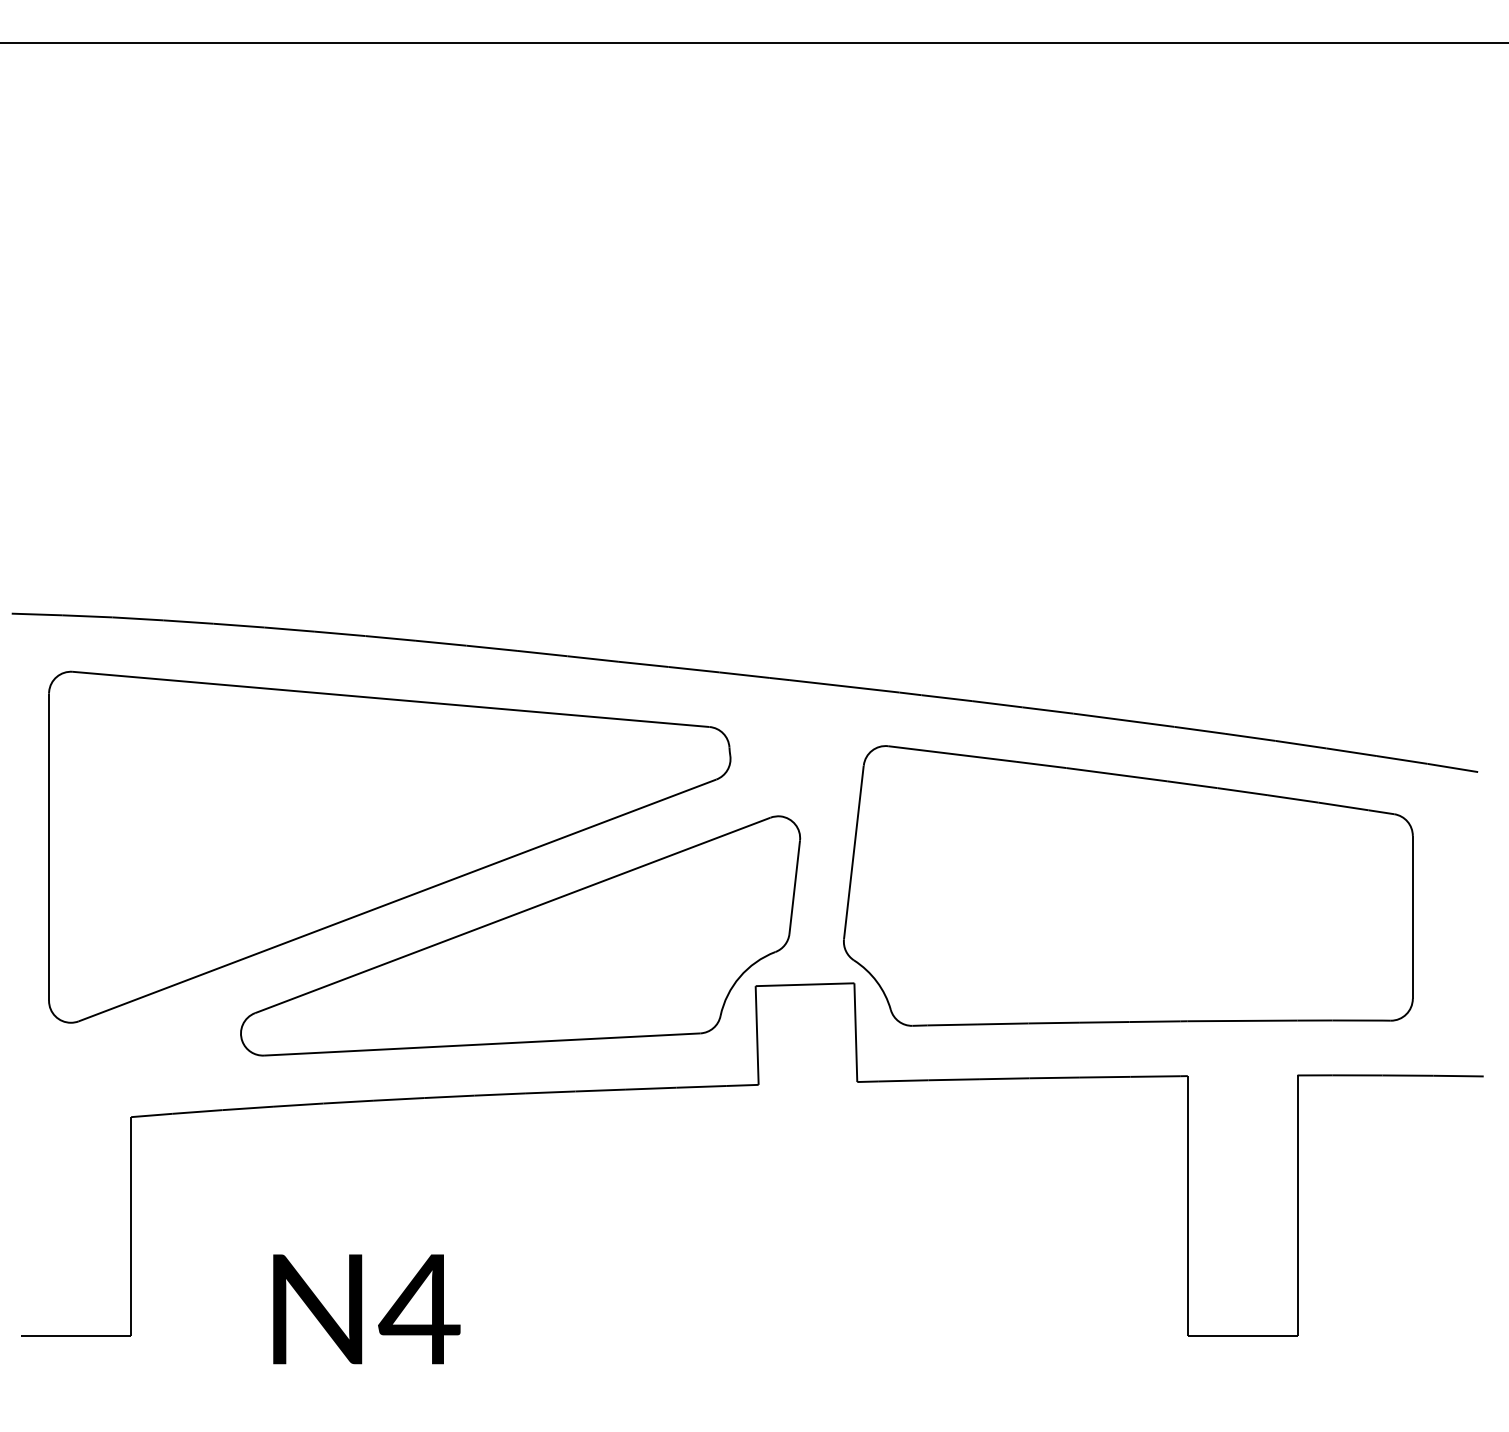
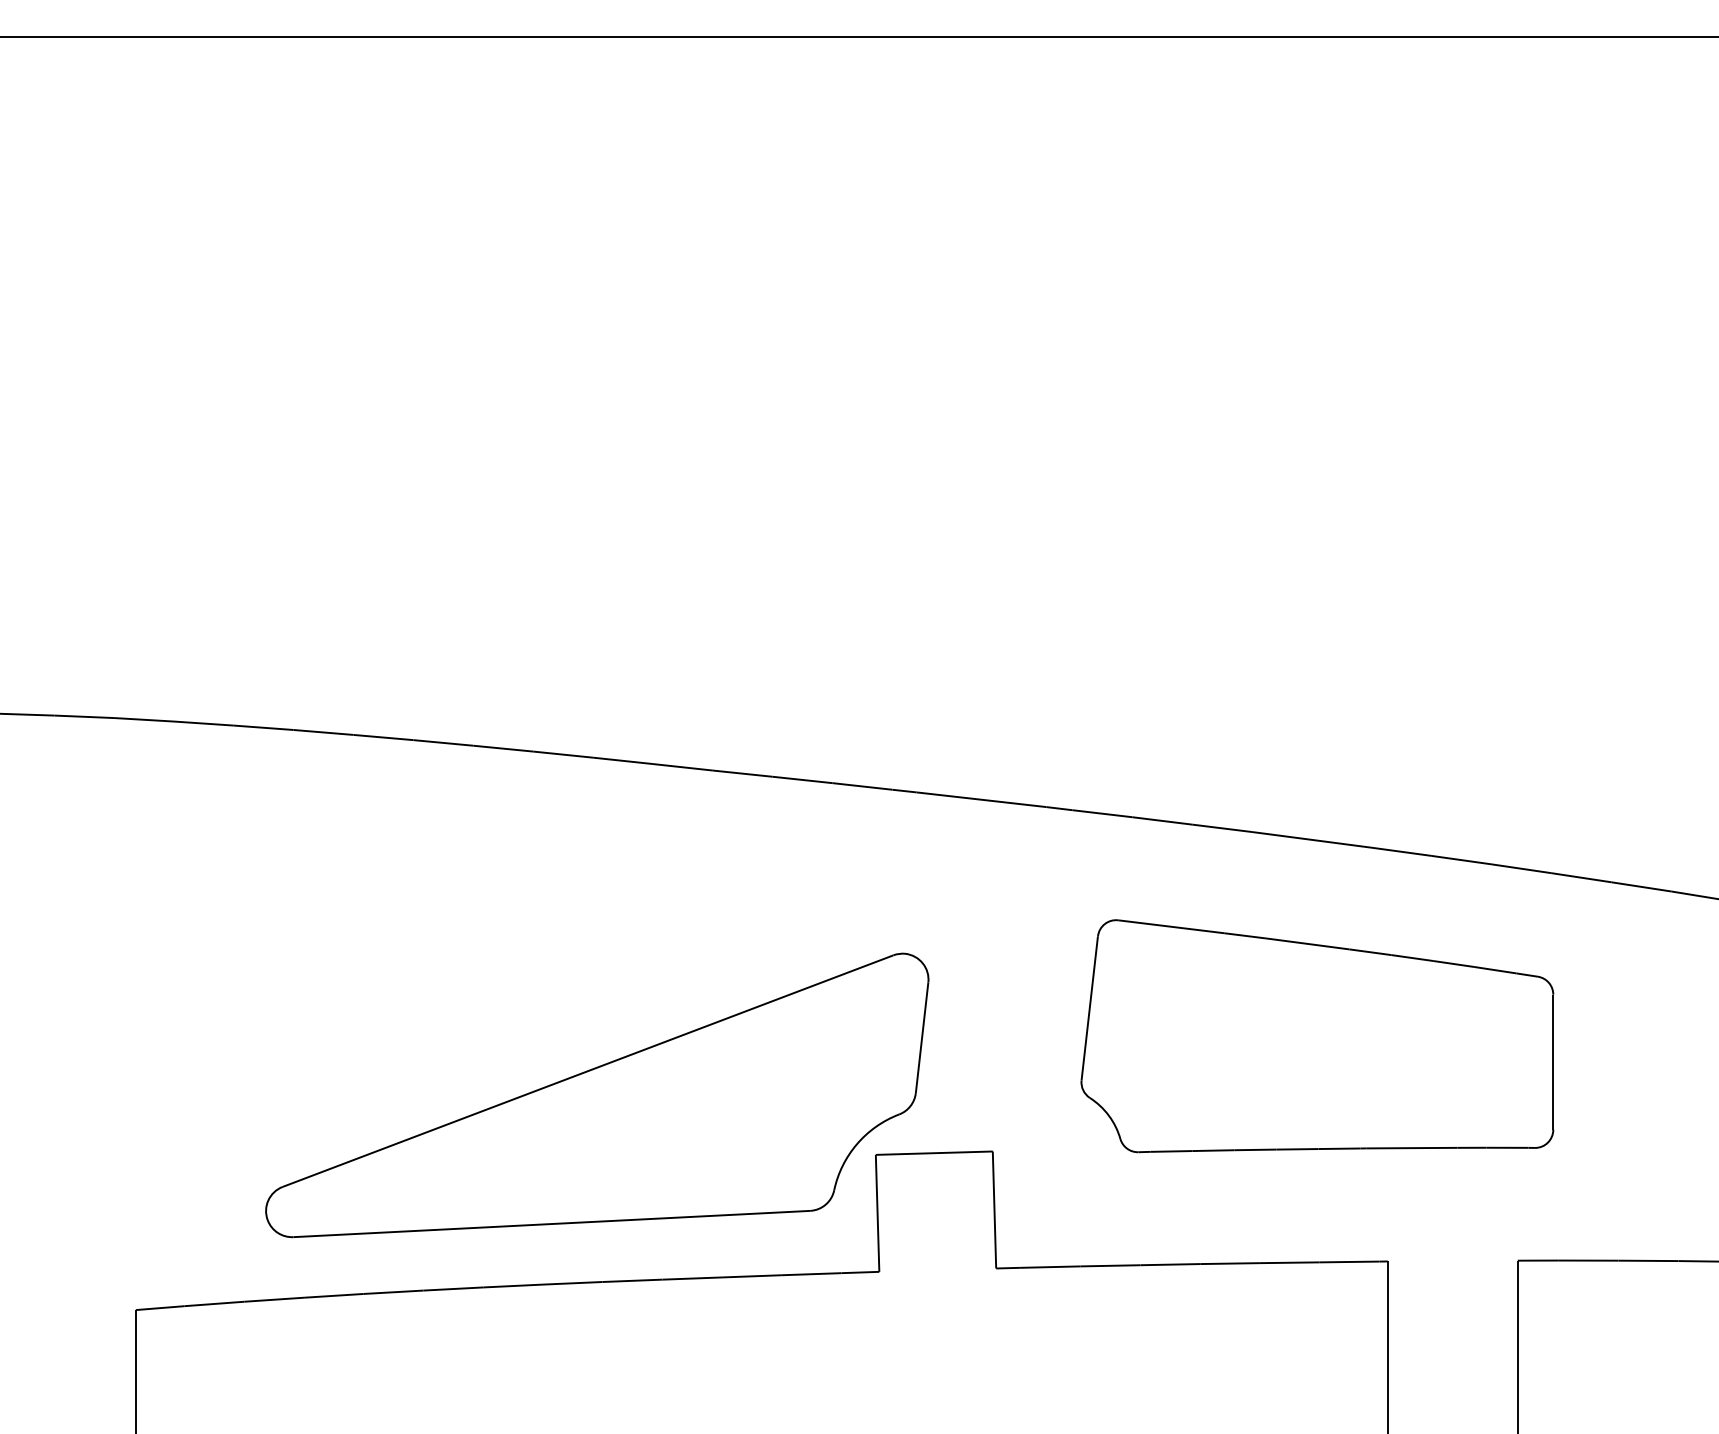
part: (389, 846) -> (442, 989), removed
part: (1128, 885) -> (1317, 1035), size x0.7

